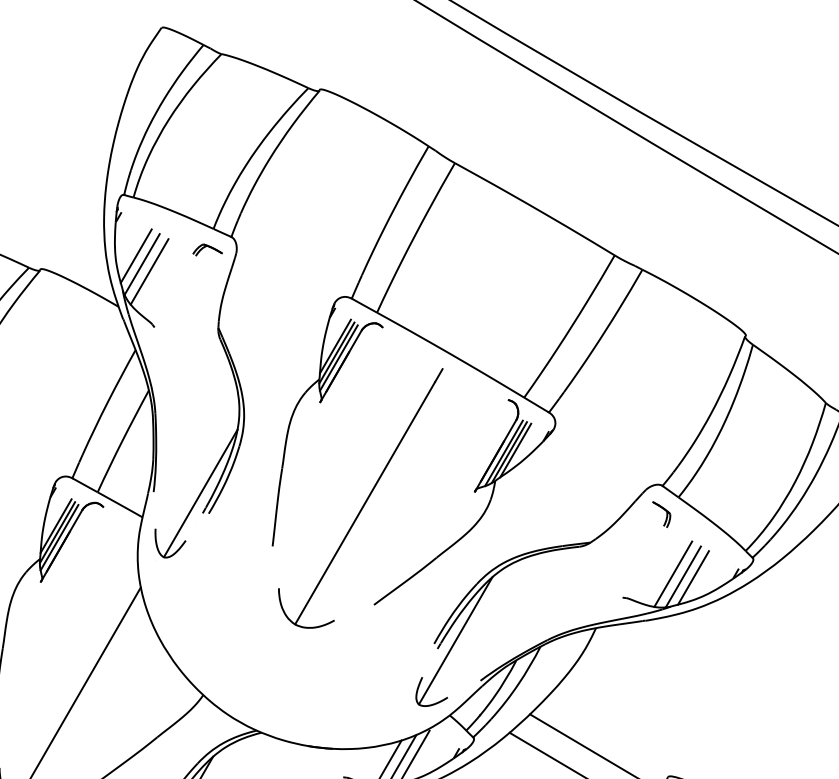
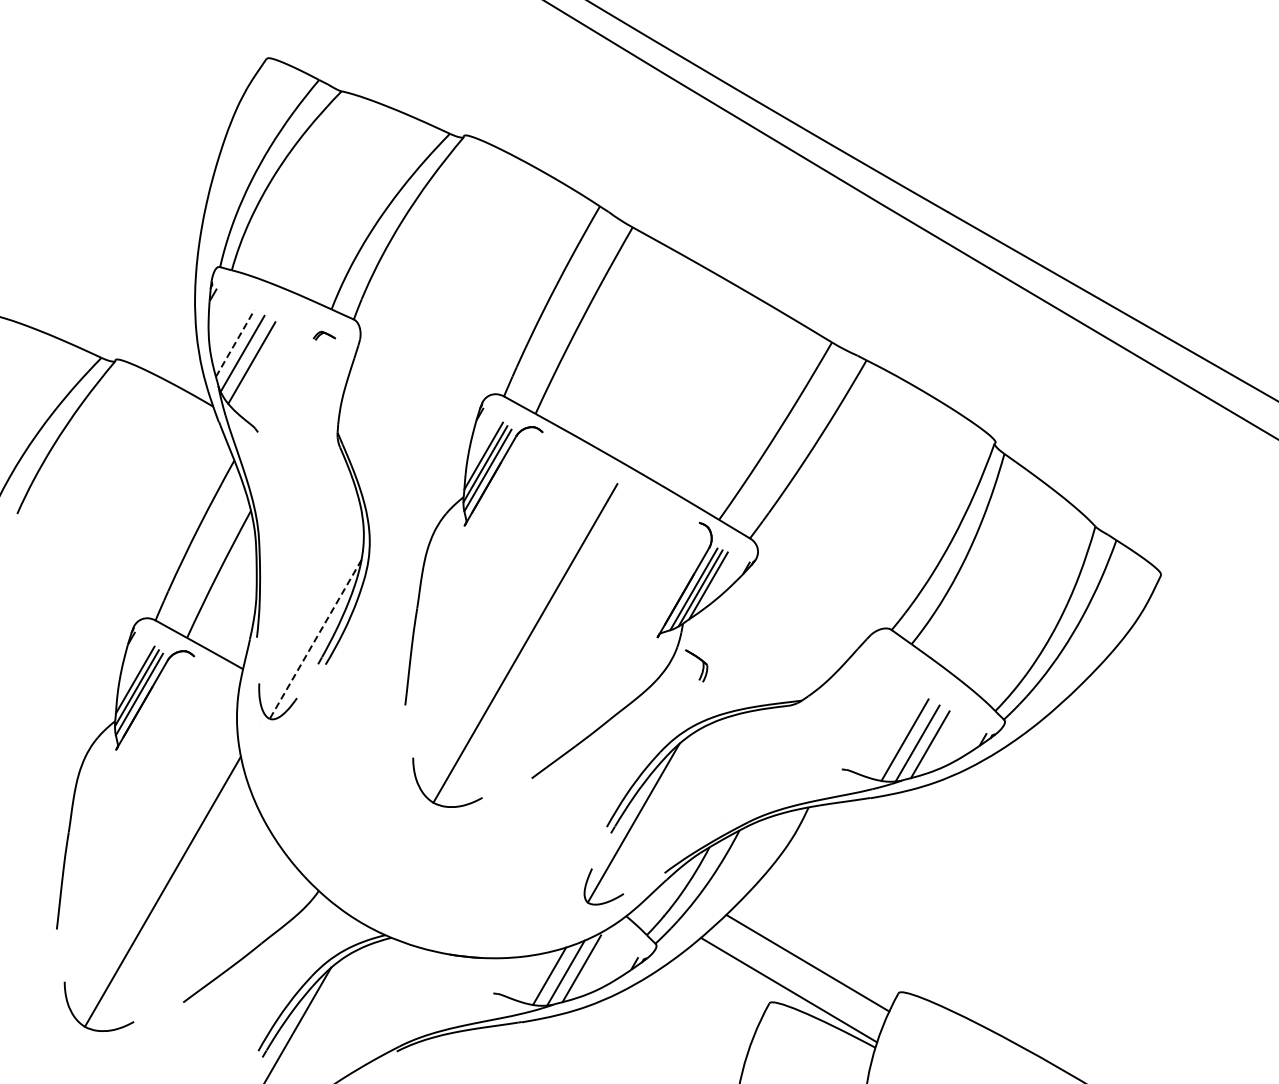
part: (207, 249) -> (324, 335), size x0.6
line: (136, 256) -> (235, 343), solid -> dashed
line: (200, 493) -> (315, 639), solid -> dashed
part: (661, 514) -> (696, 665), moved

